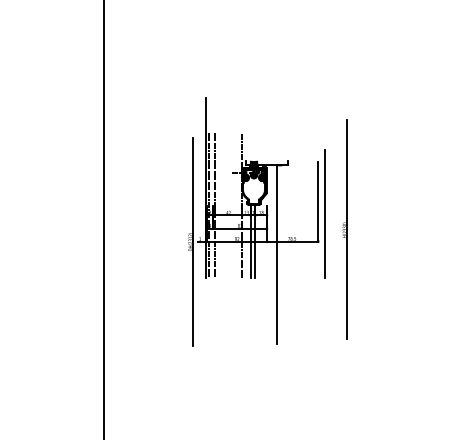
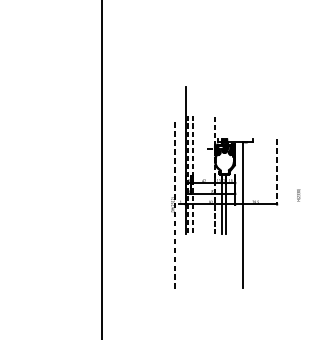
line: (318, 202) -> (277, 172), solid -> dashed
line: (324, 213) -> (282, 181), removed
line: (347, 229) -> (300, 194), removed
line: (193, 241) -> (175, 204), solid -> dashed

